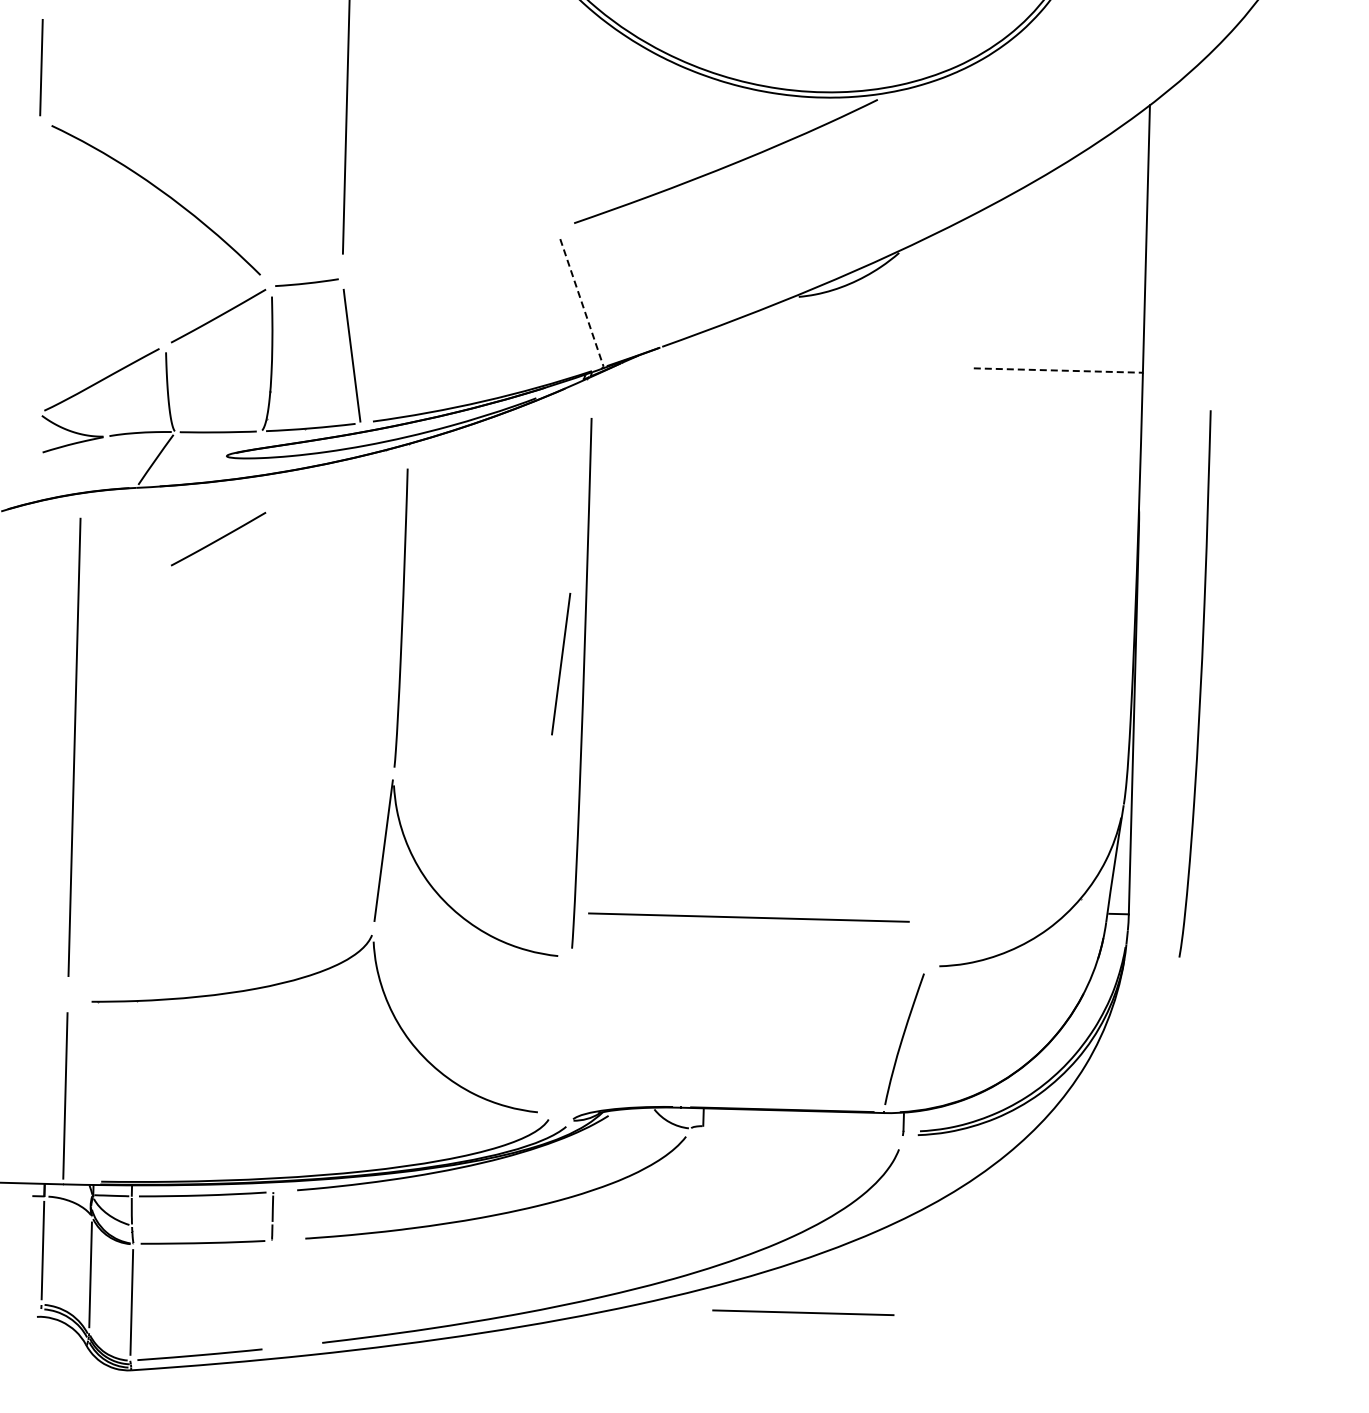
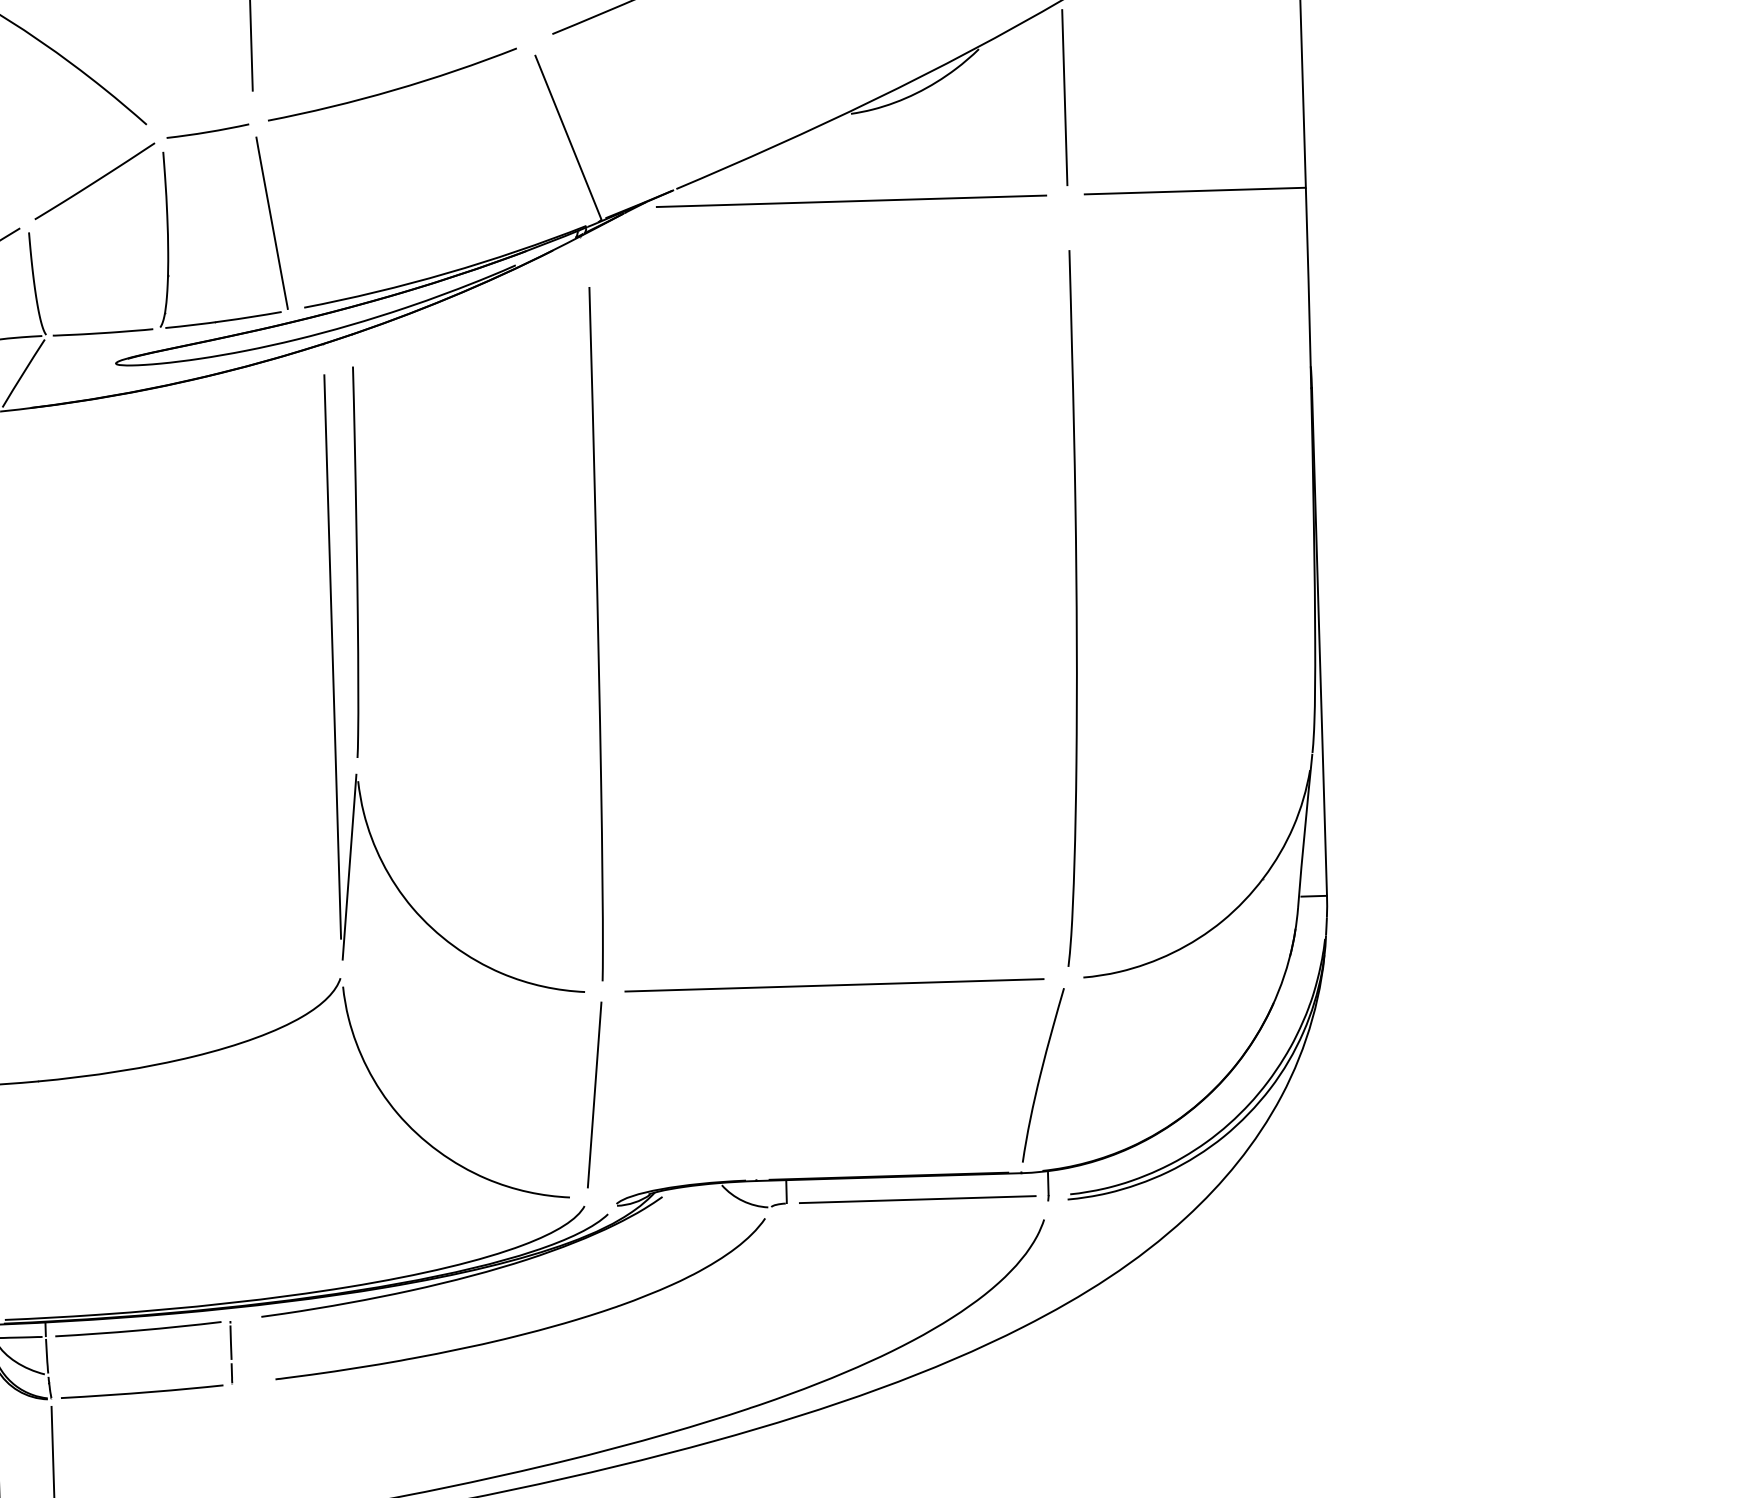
curve: (449, 258) -> (392, 89), added
line: (962, 293) -> (1064, 97), added
line: (582, 303) -> (569, 138), dashed -> solid
line: (795, 363) -> (851, 201), added
line: (1058, 370) -> (1195, 190), dashed -> solid
line: (218, 539) -> (111, 472), removed
line: (561, 664) -> (595, 1095), moved
part: (1194, 683) -> (1068, 608), moved
line: (379, 689) -> (332, 657), added
line: (748, 917) -> (833, 985), moved
line: (803, 1312) -> (917, 1199), moved

